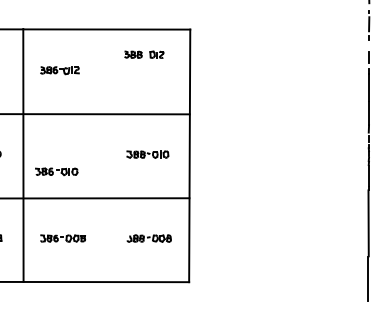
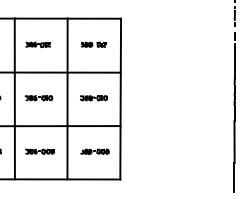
part: (143, 54) -> (93, 44), moved
line: (106, 154) -> (67, 98), added
part: (55, 172) -> (38, 98), moved

